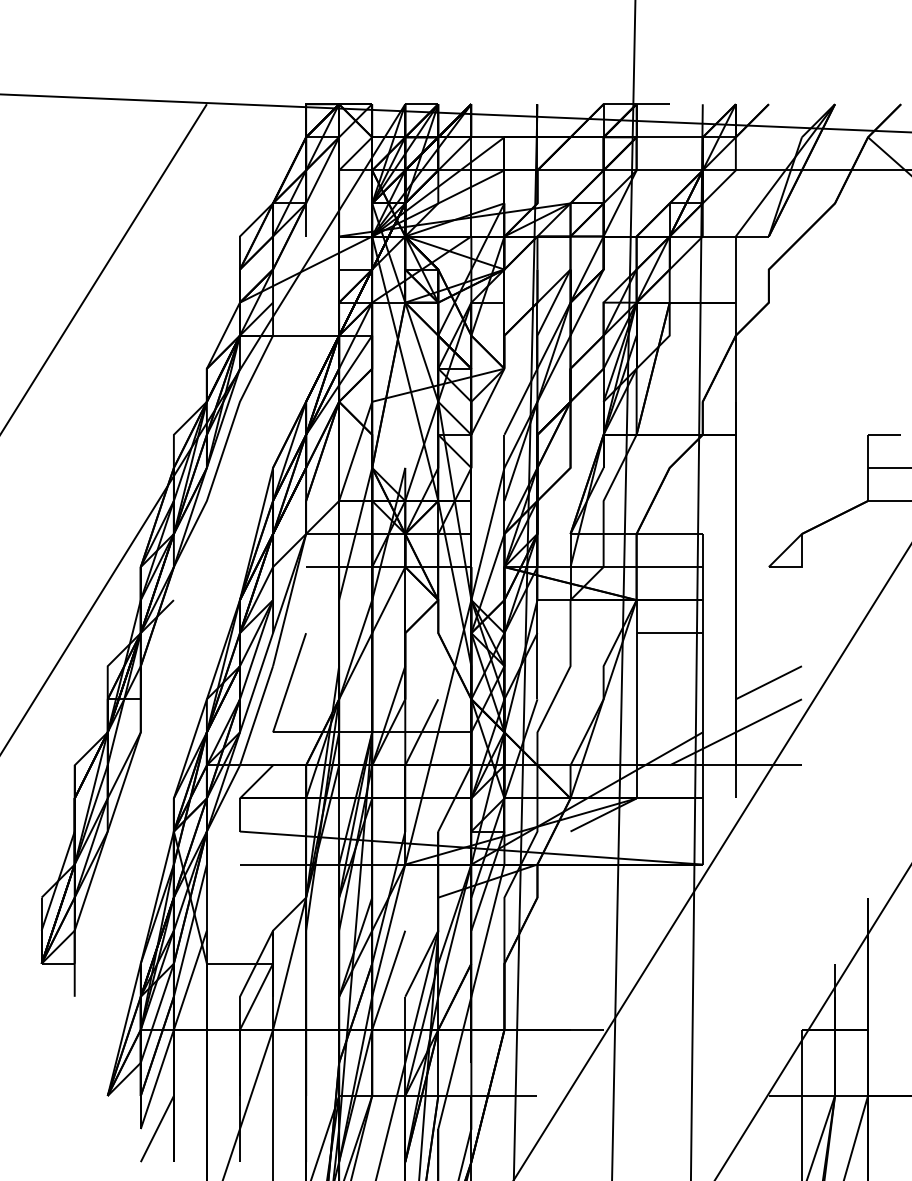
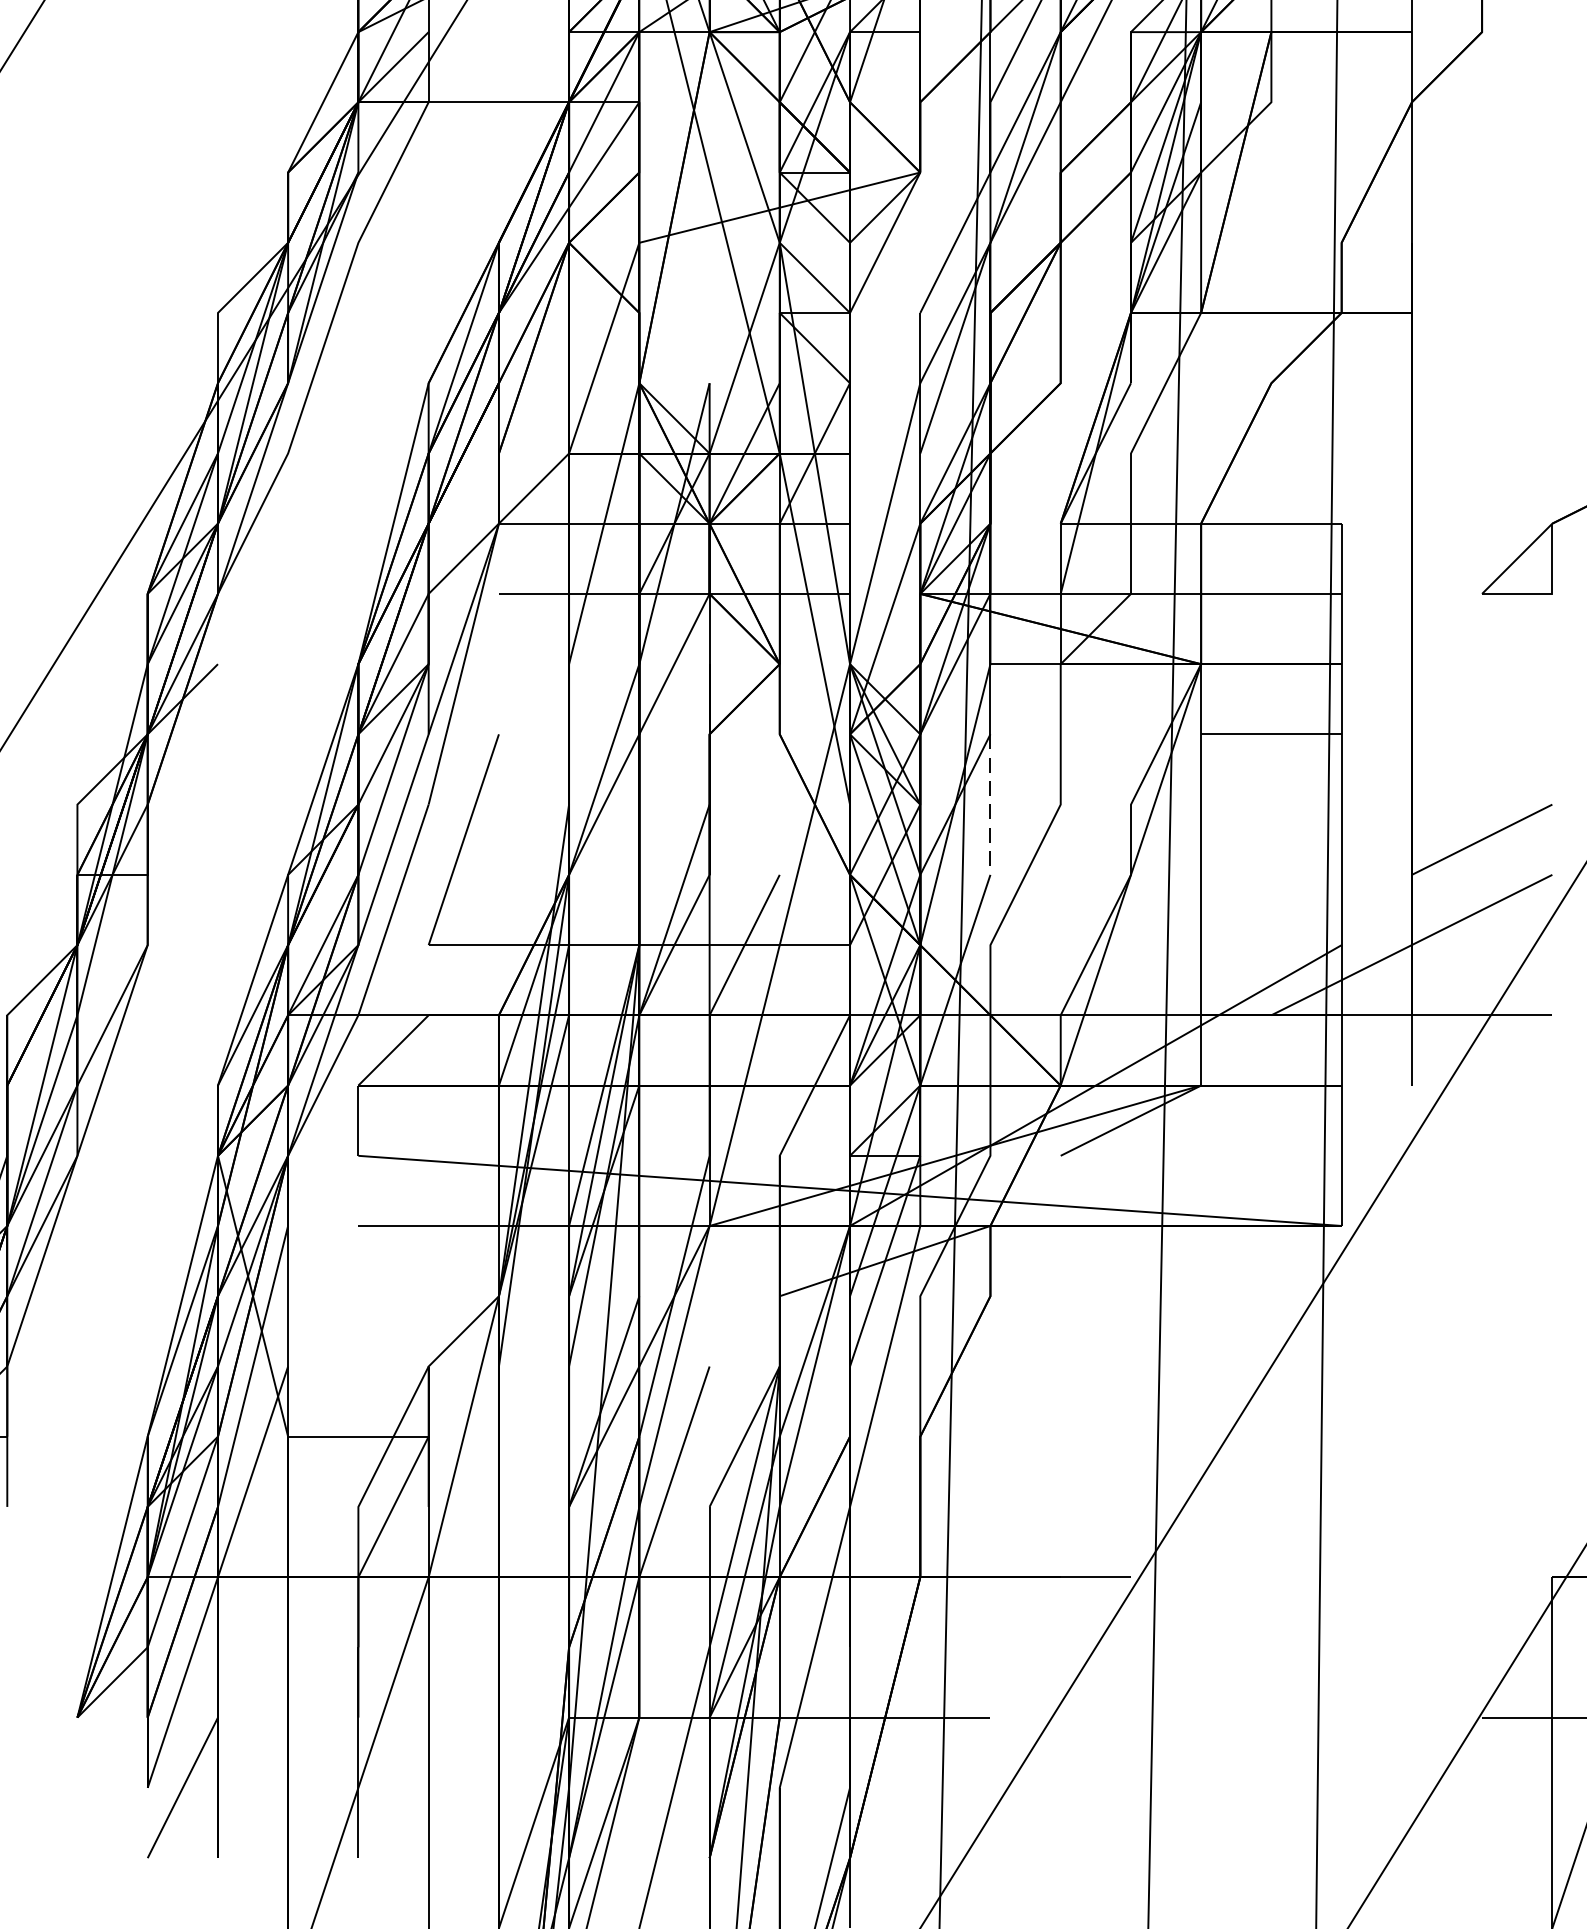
line: (537, 666) -> (990, 805), solid -> dashed

